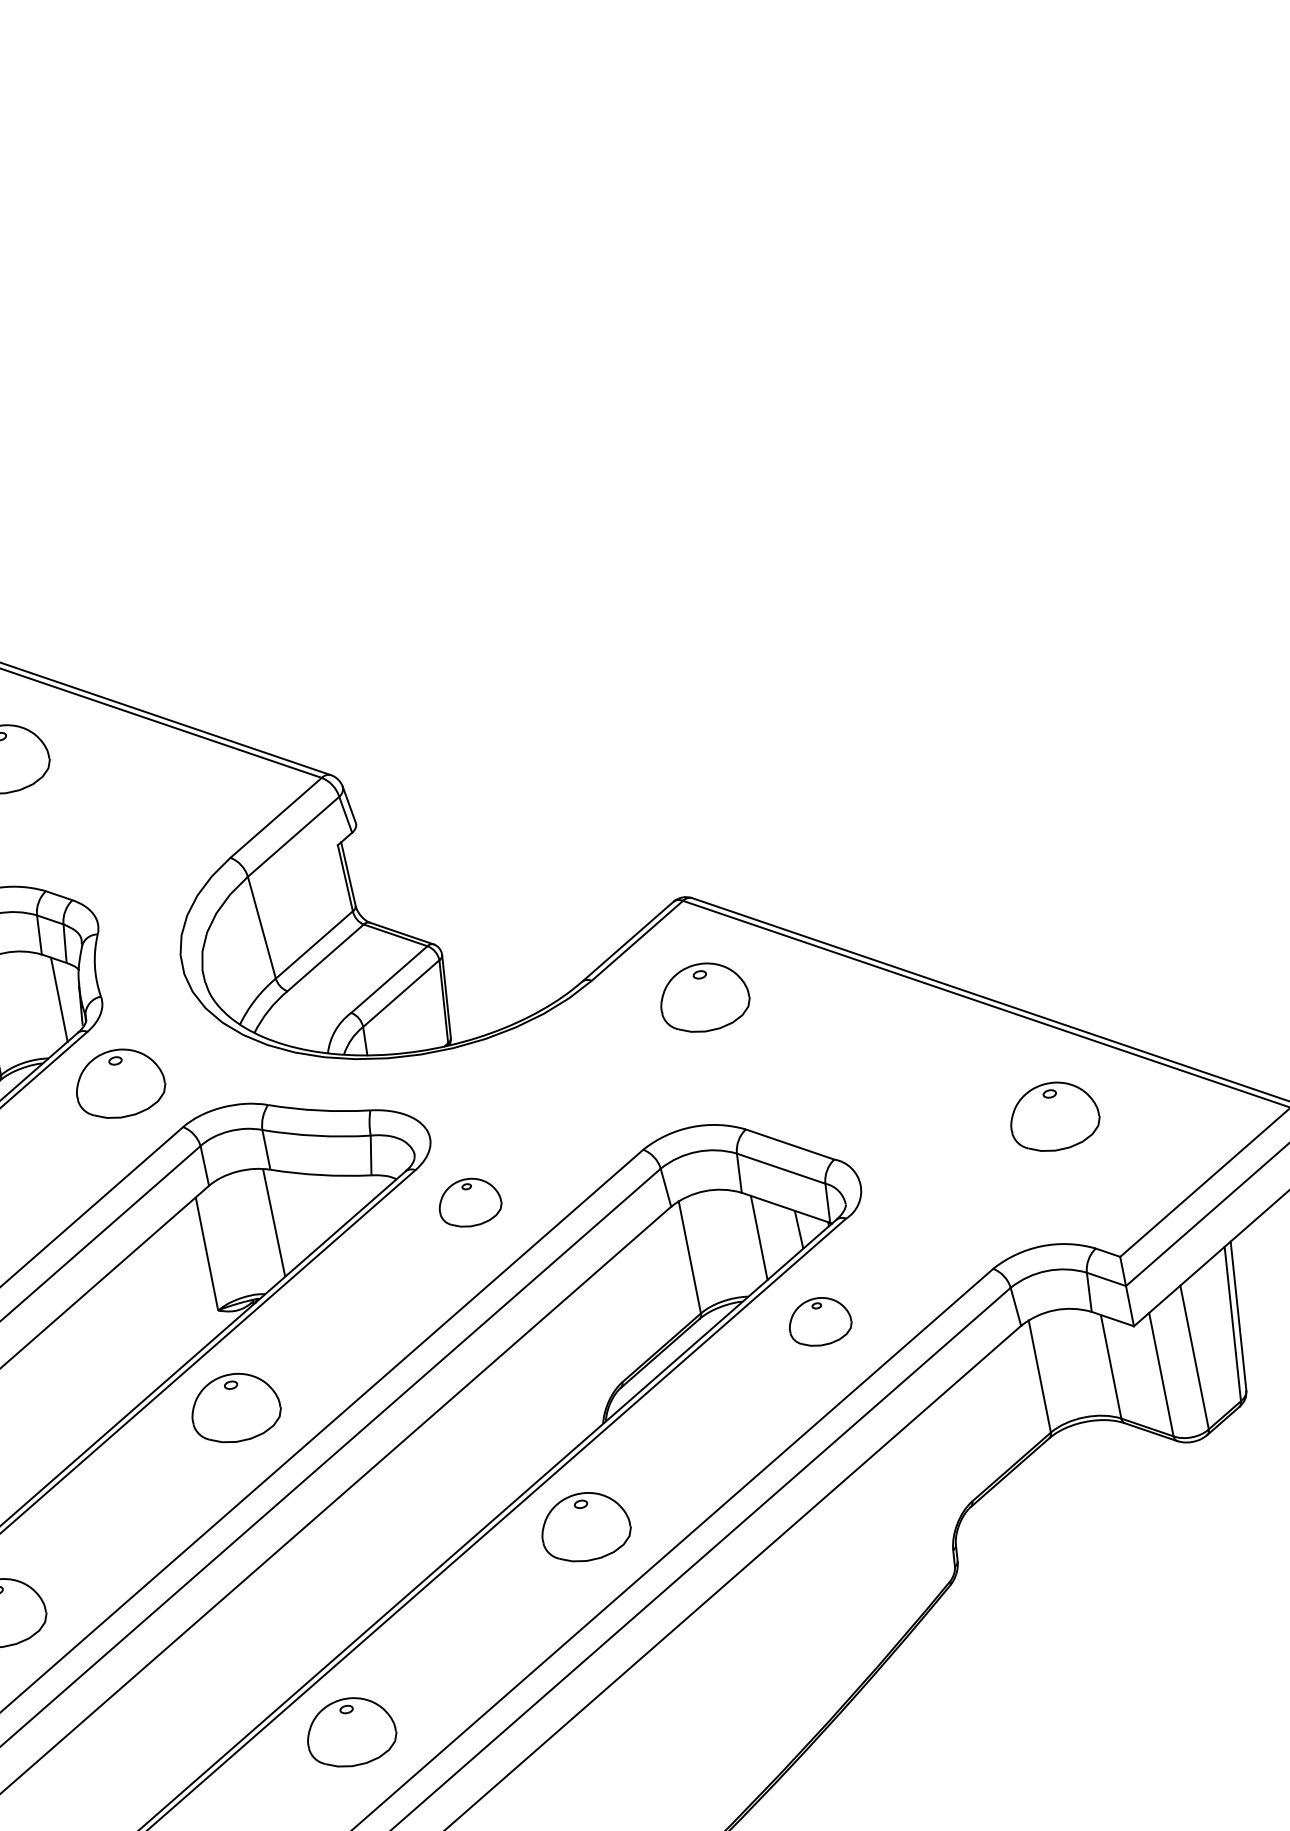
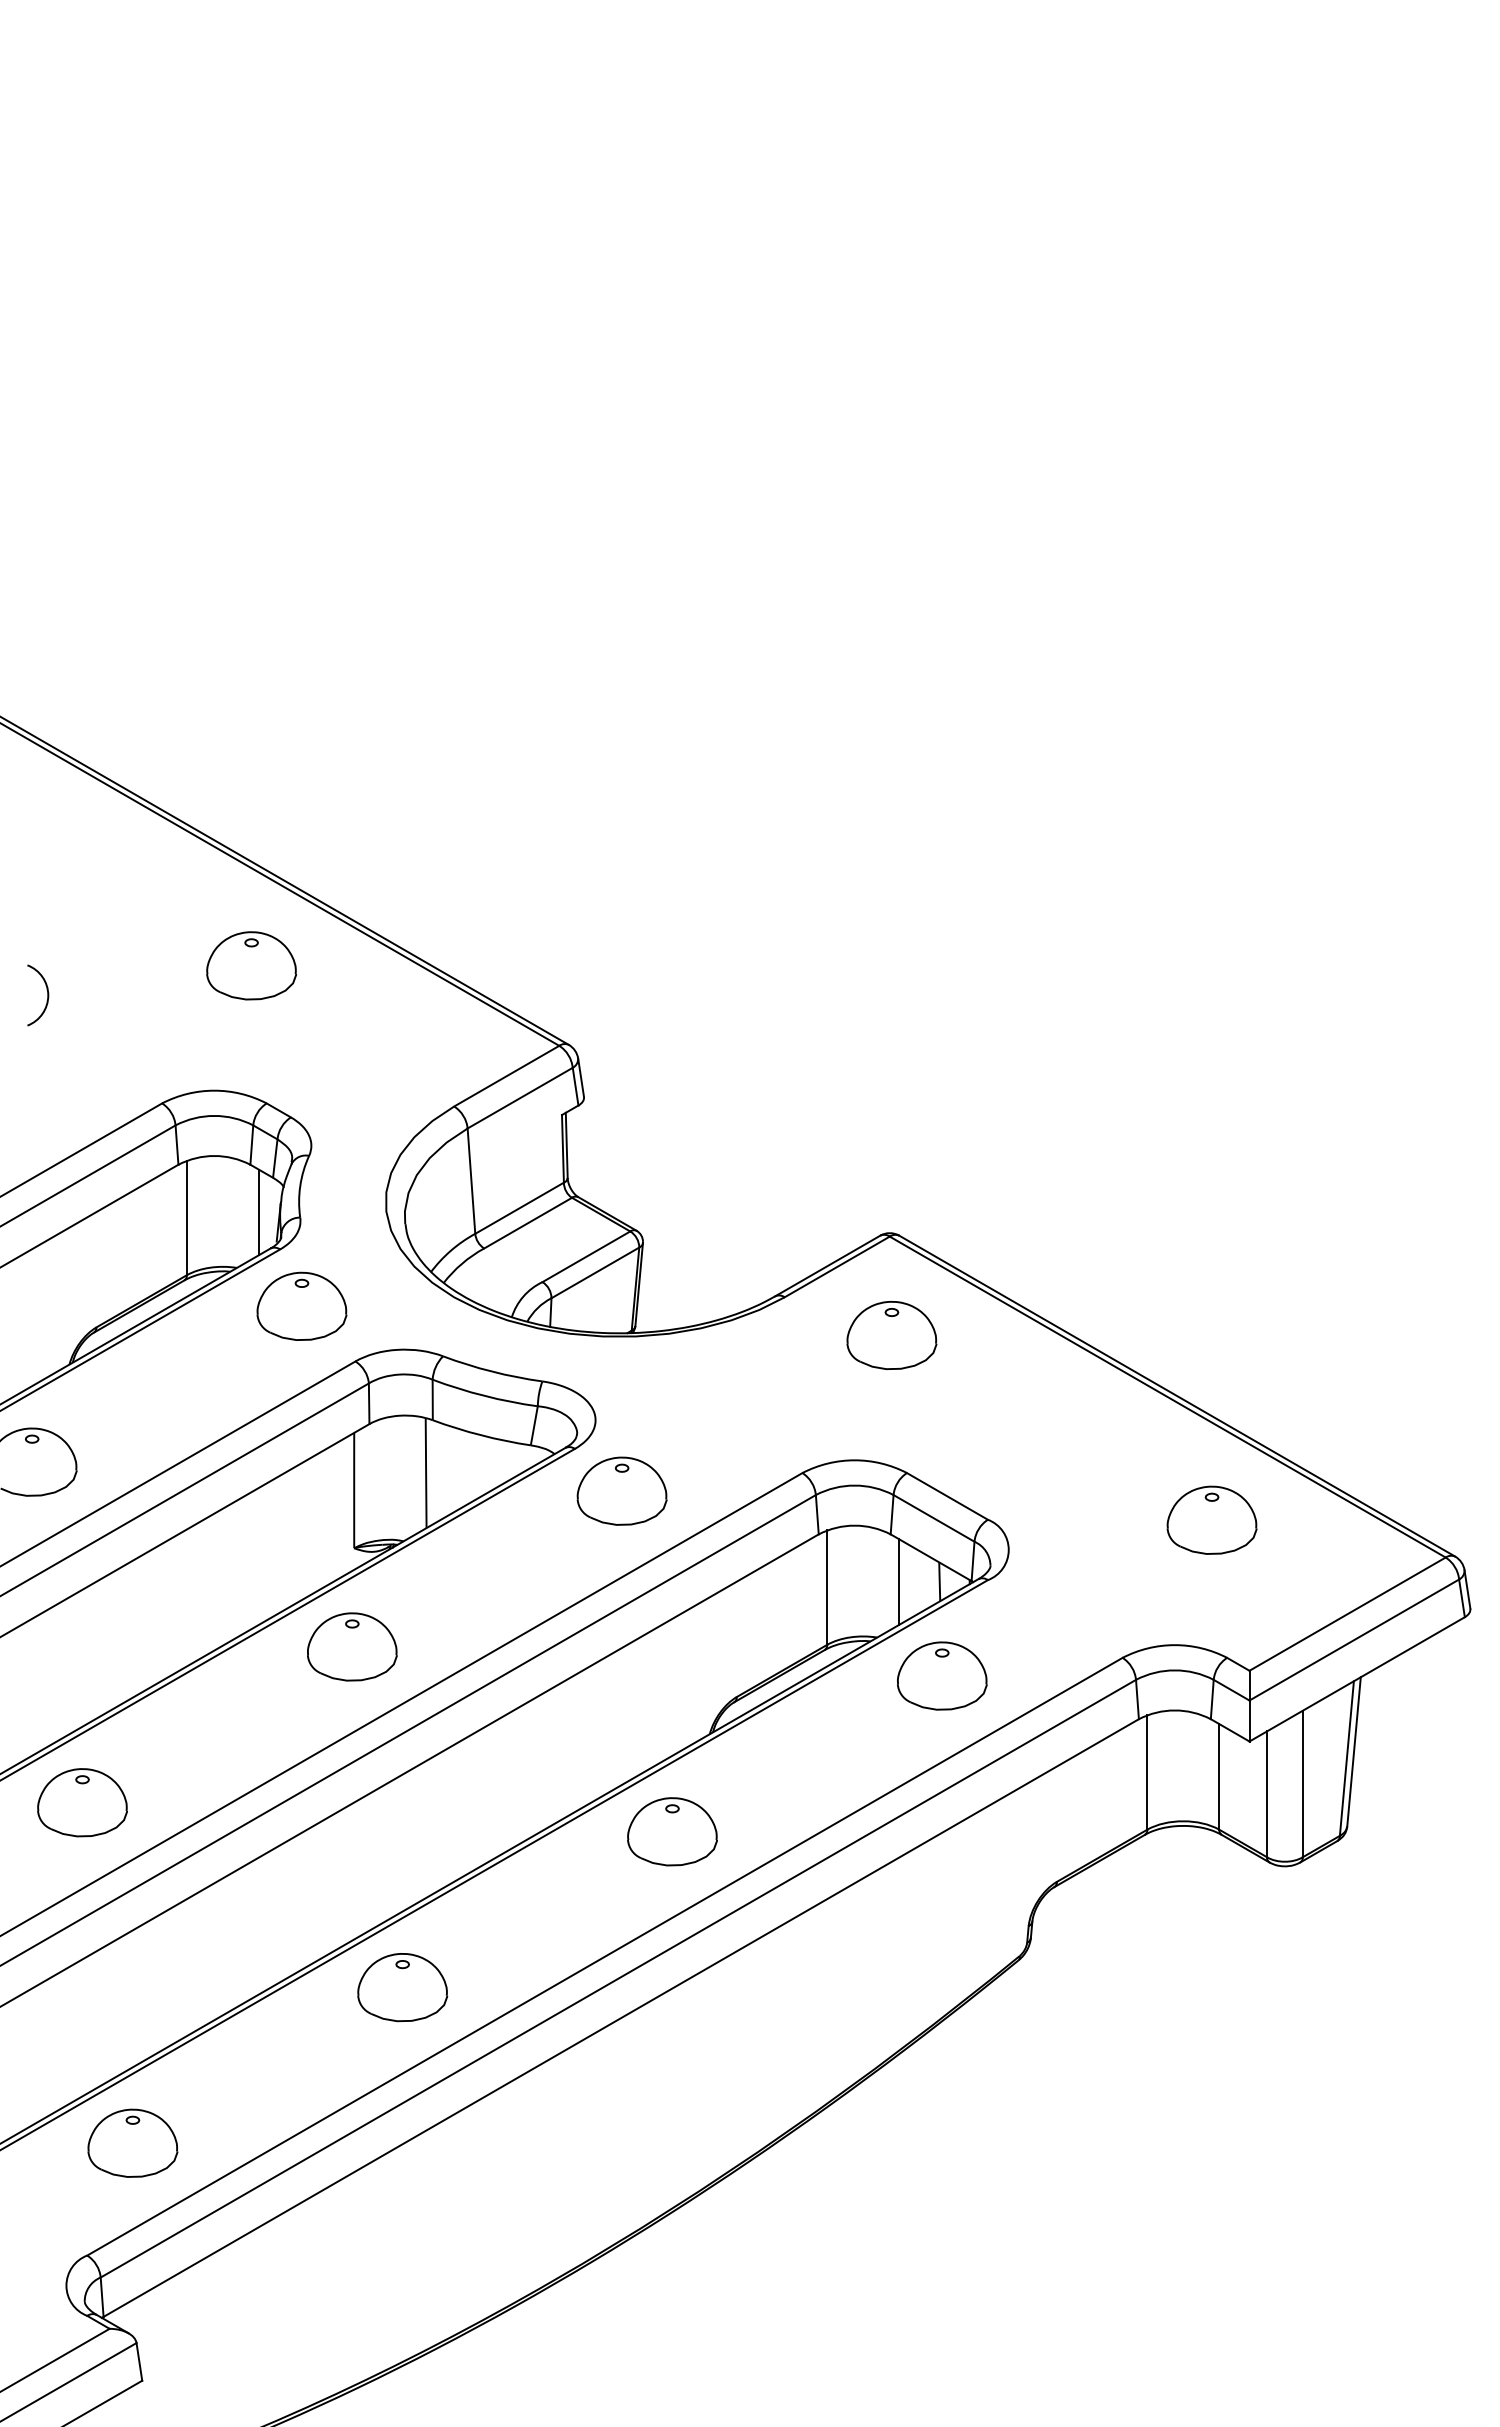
part: (469, 1202) -> (621, 1490), size x1.43
part: (819, 1321) -> (942, 1675), size x1.43

